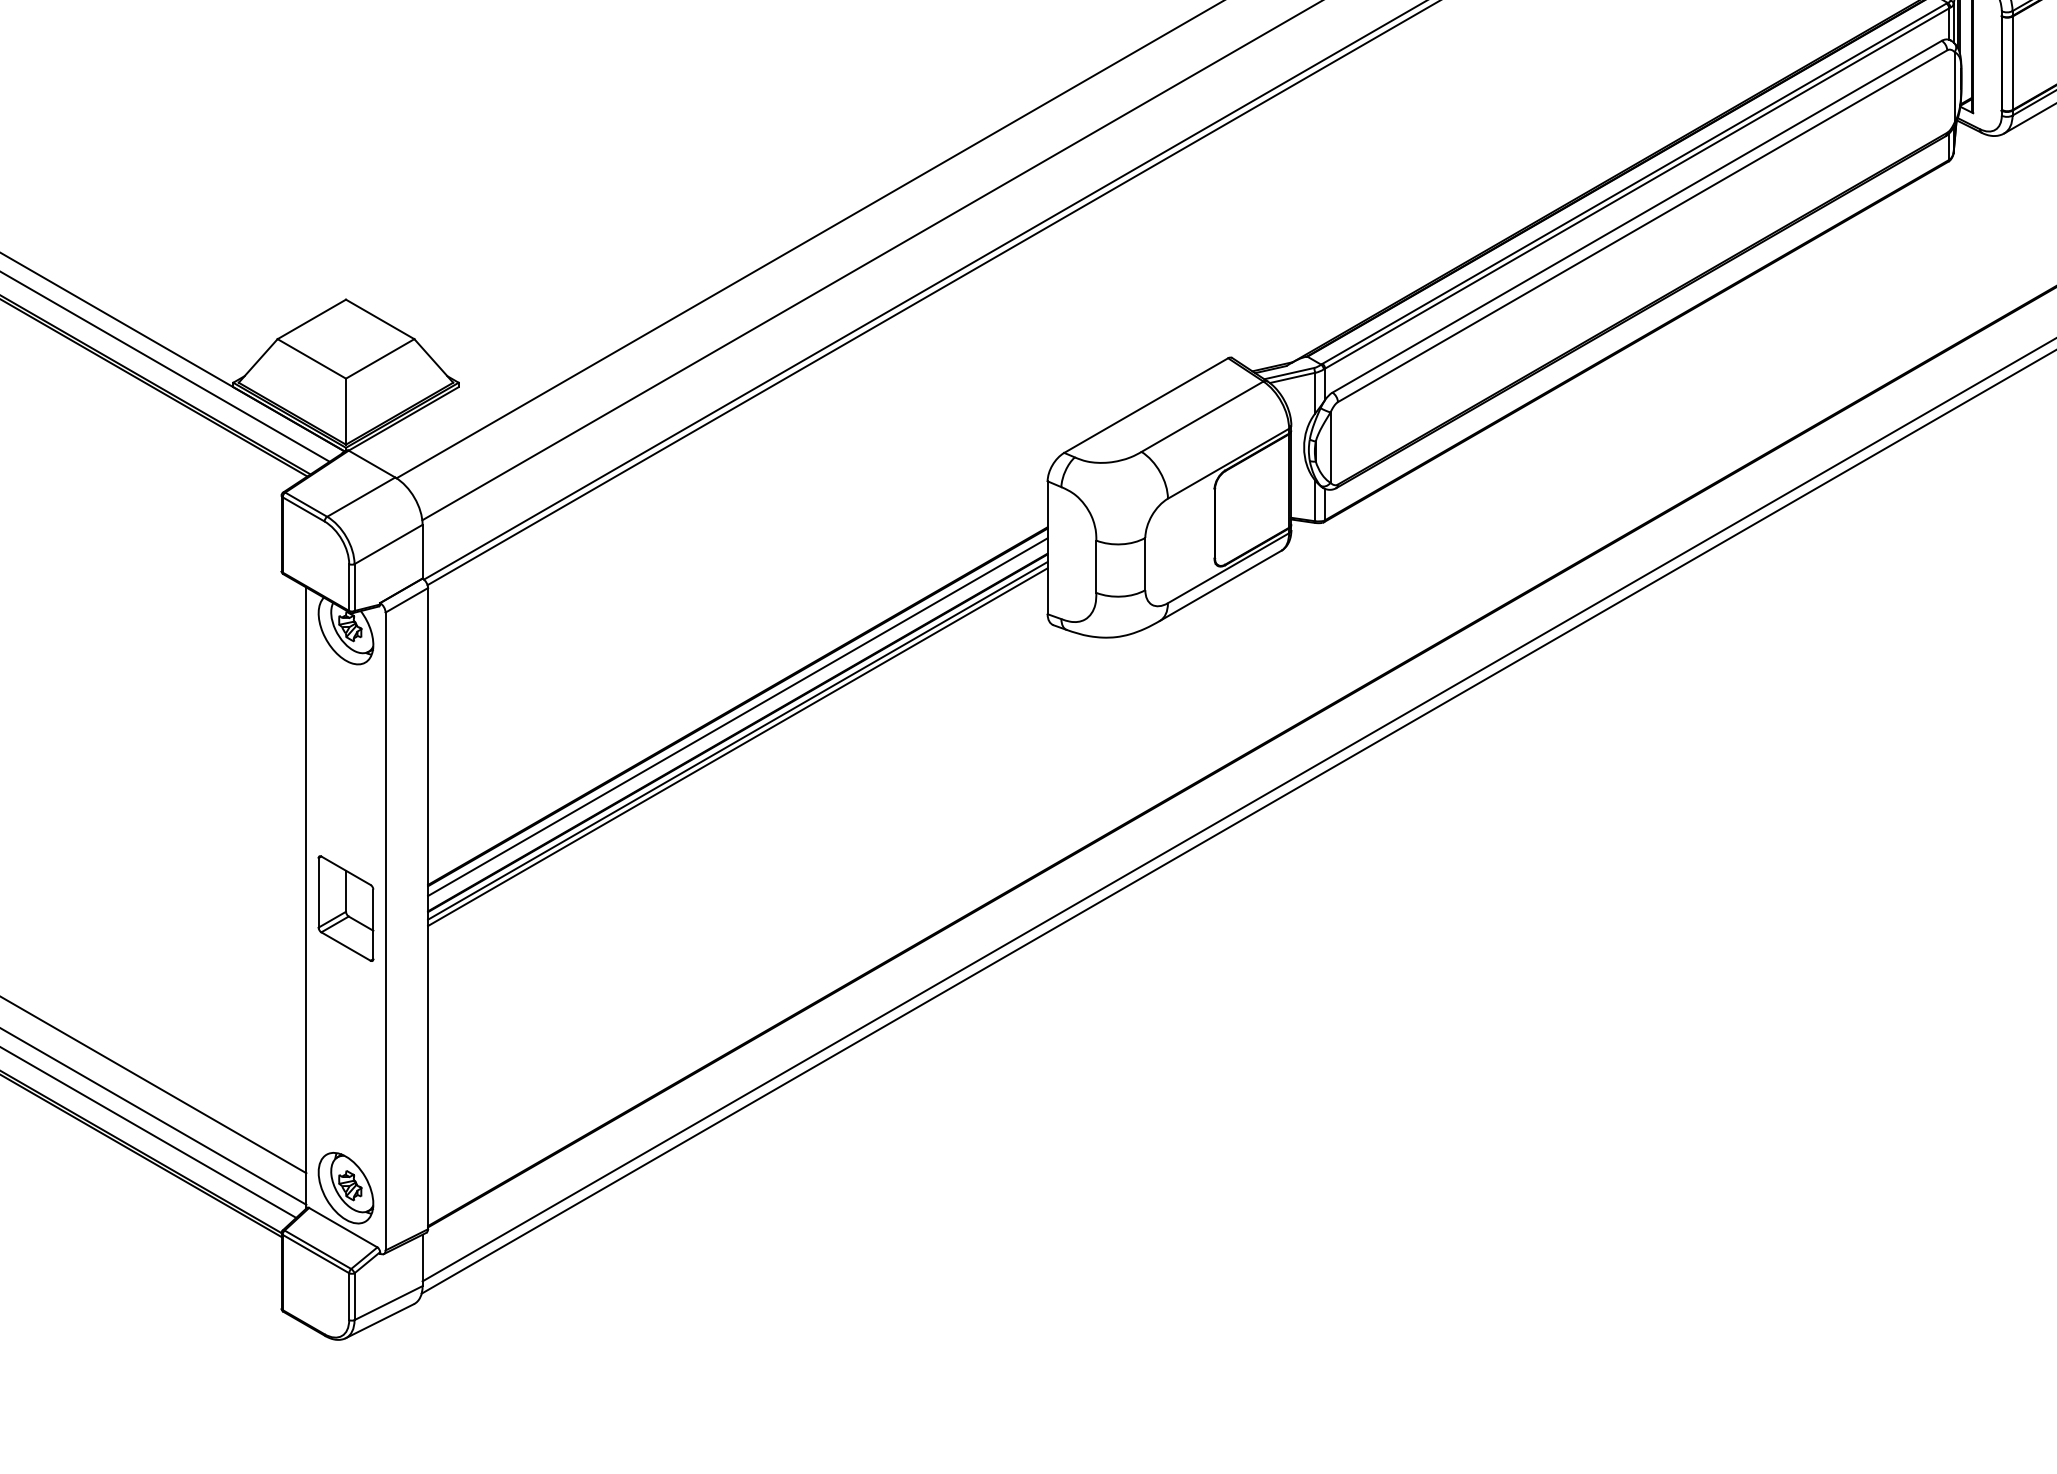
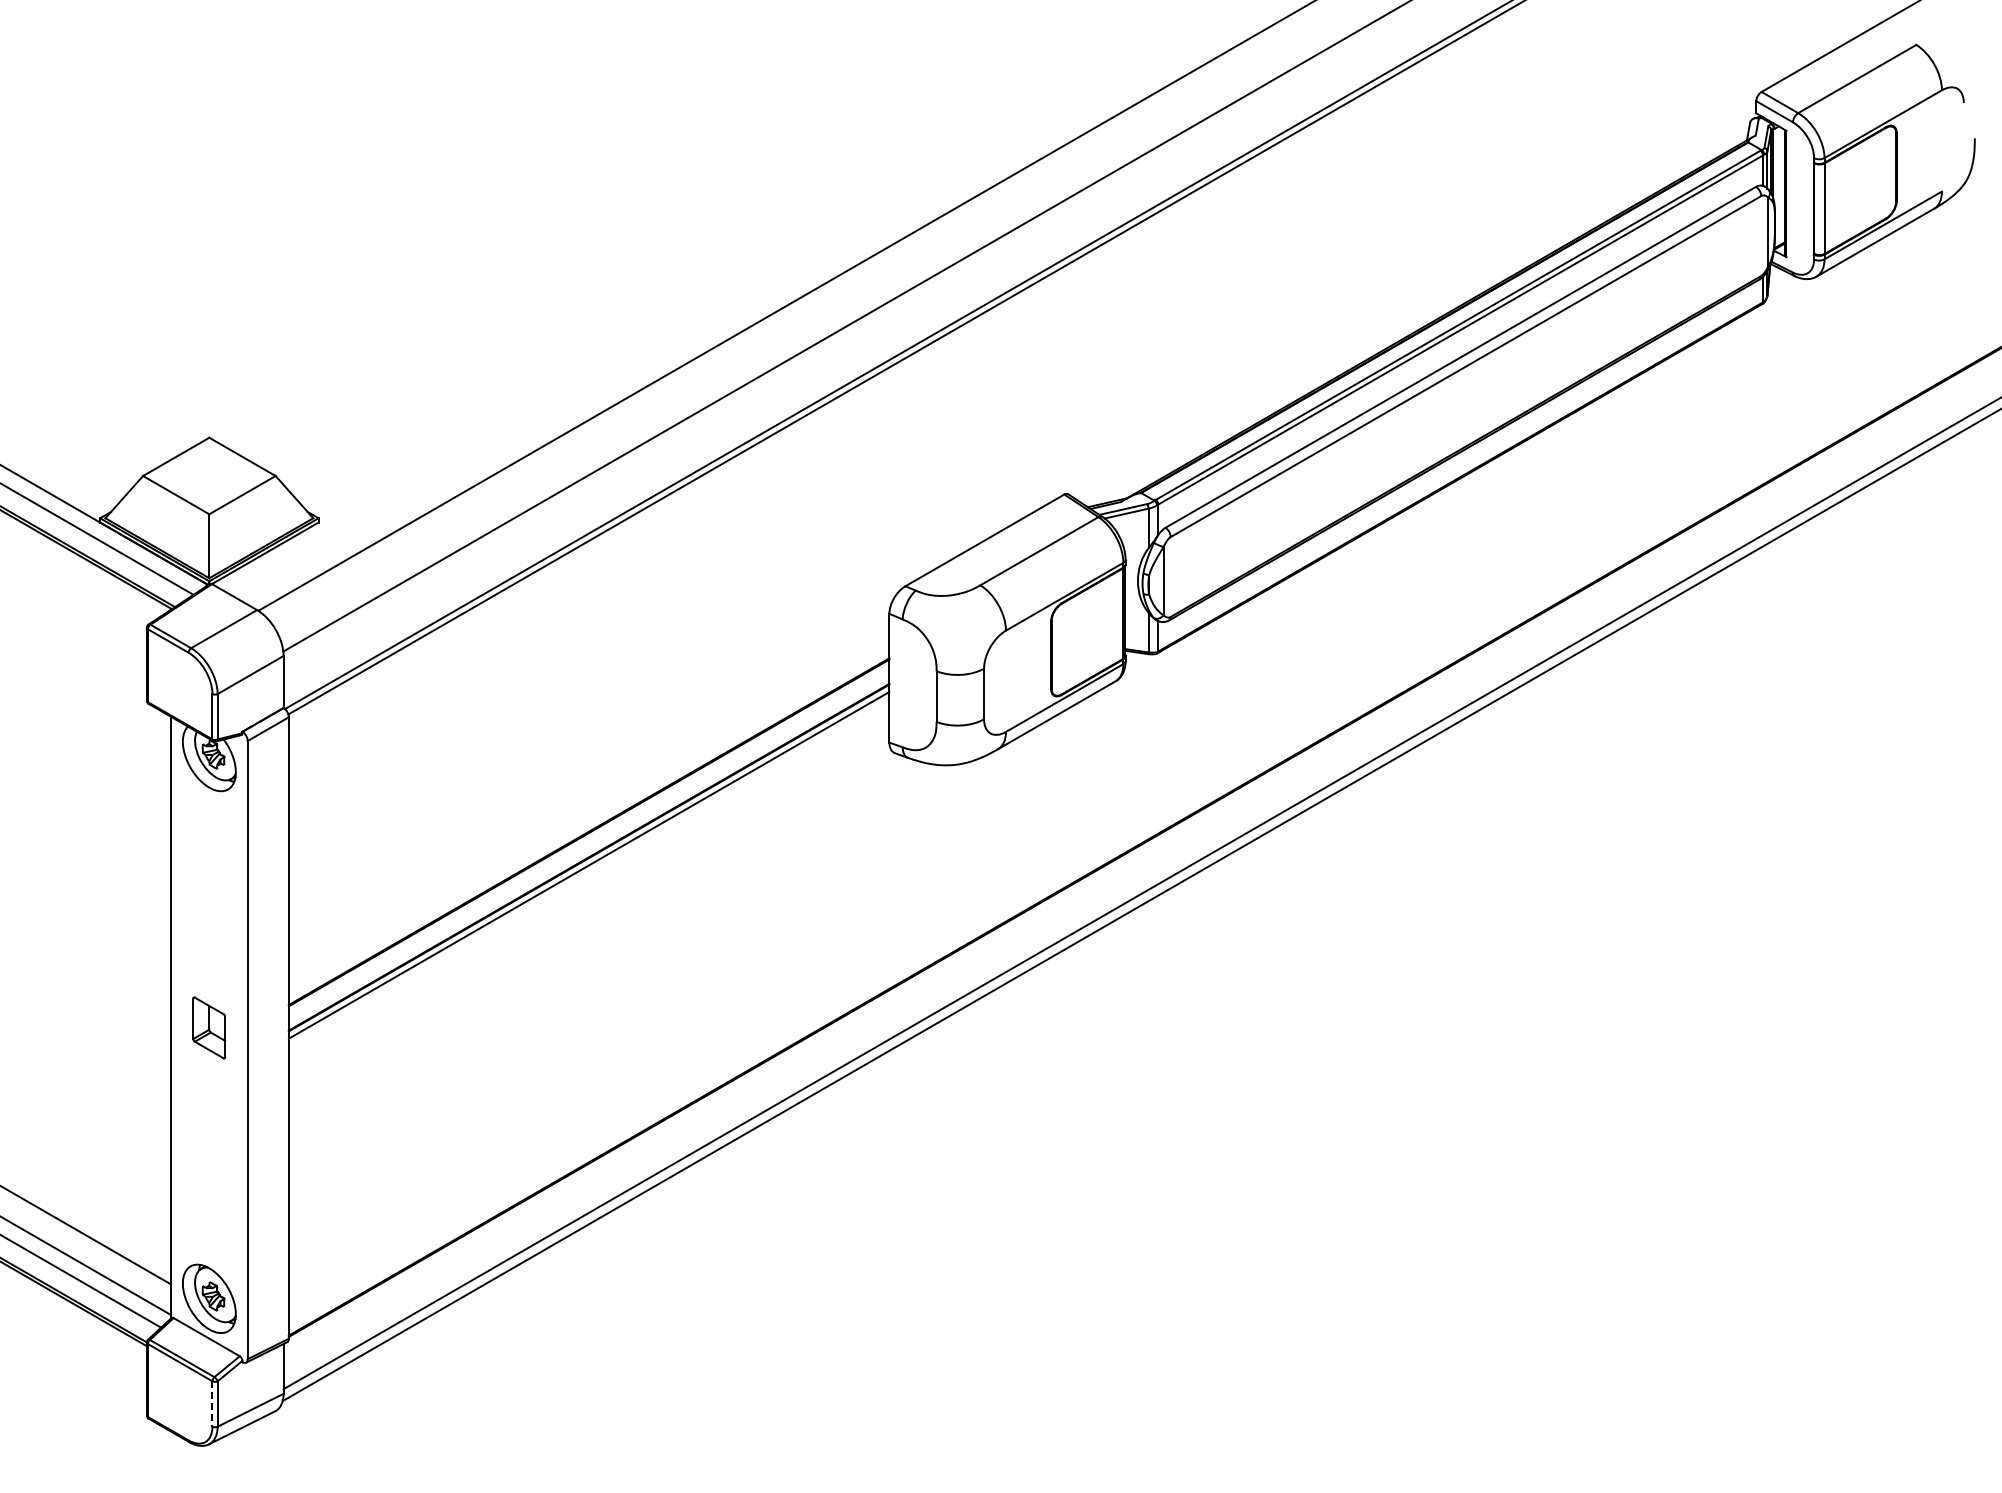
line: (737, 717) -> (588, 842), removed
line: (737, 747) -> (588, 871), removed
part: (345, 908) -> (208, 1027), size x0.6
line: (349, 1296) -> (212, 1403), solid -> dashed

